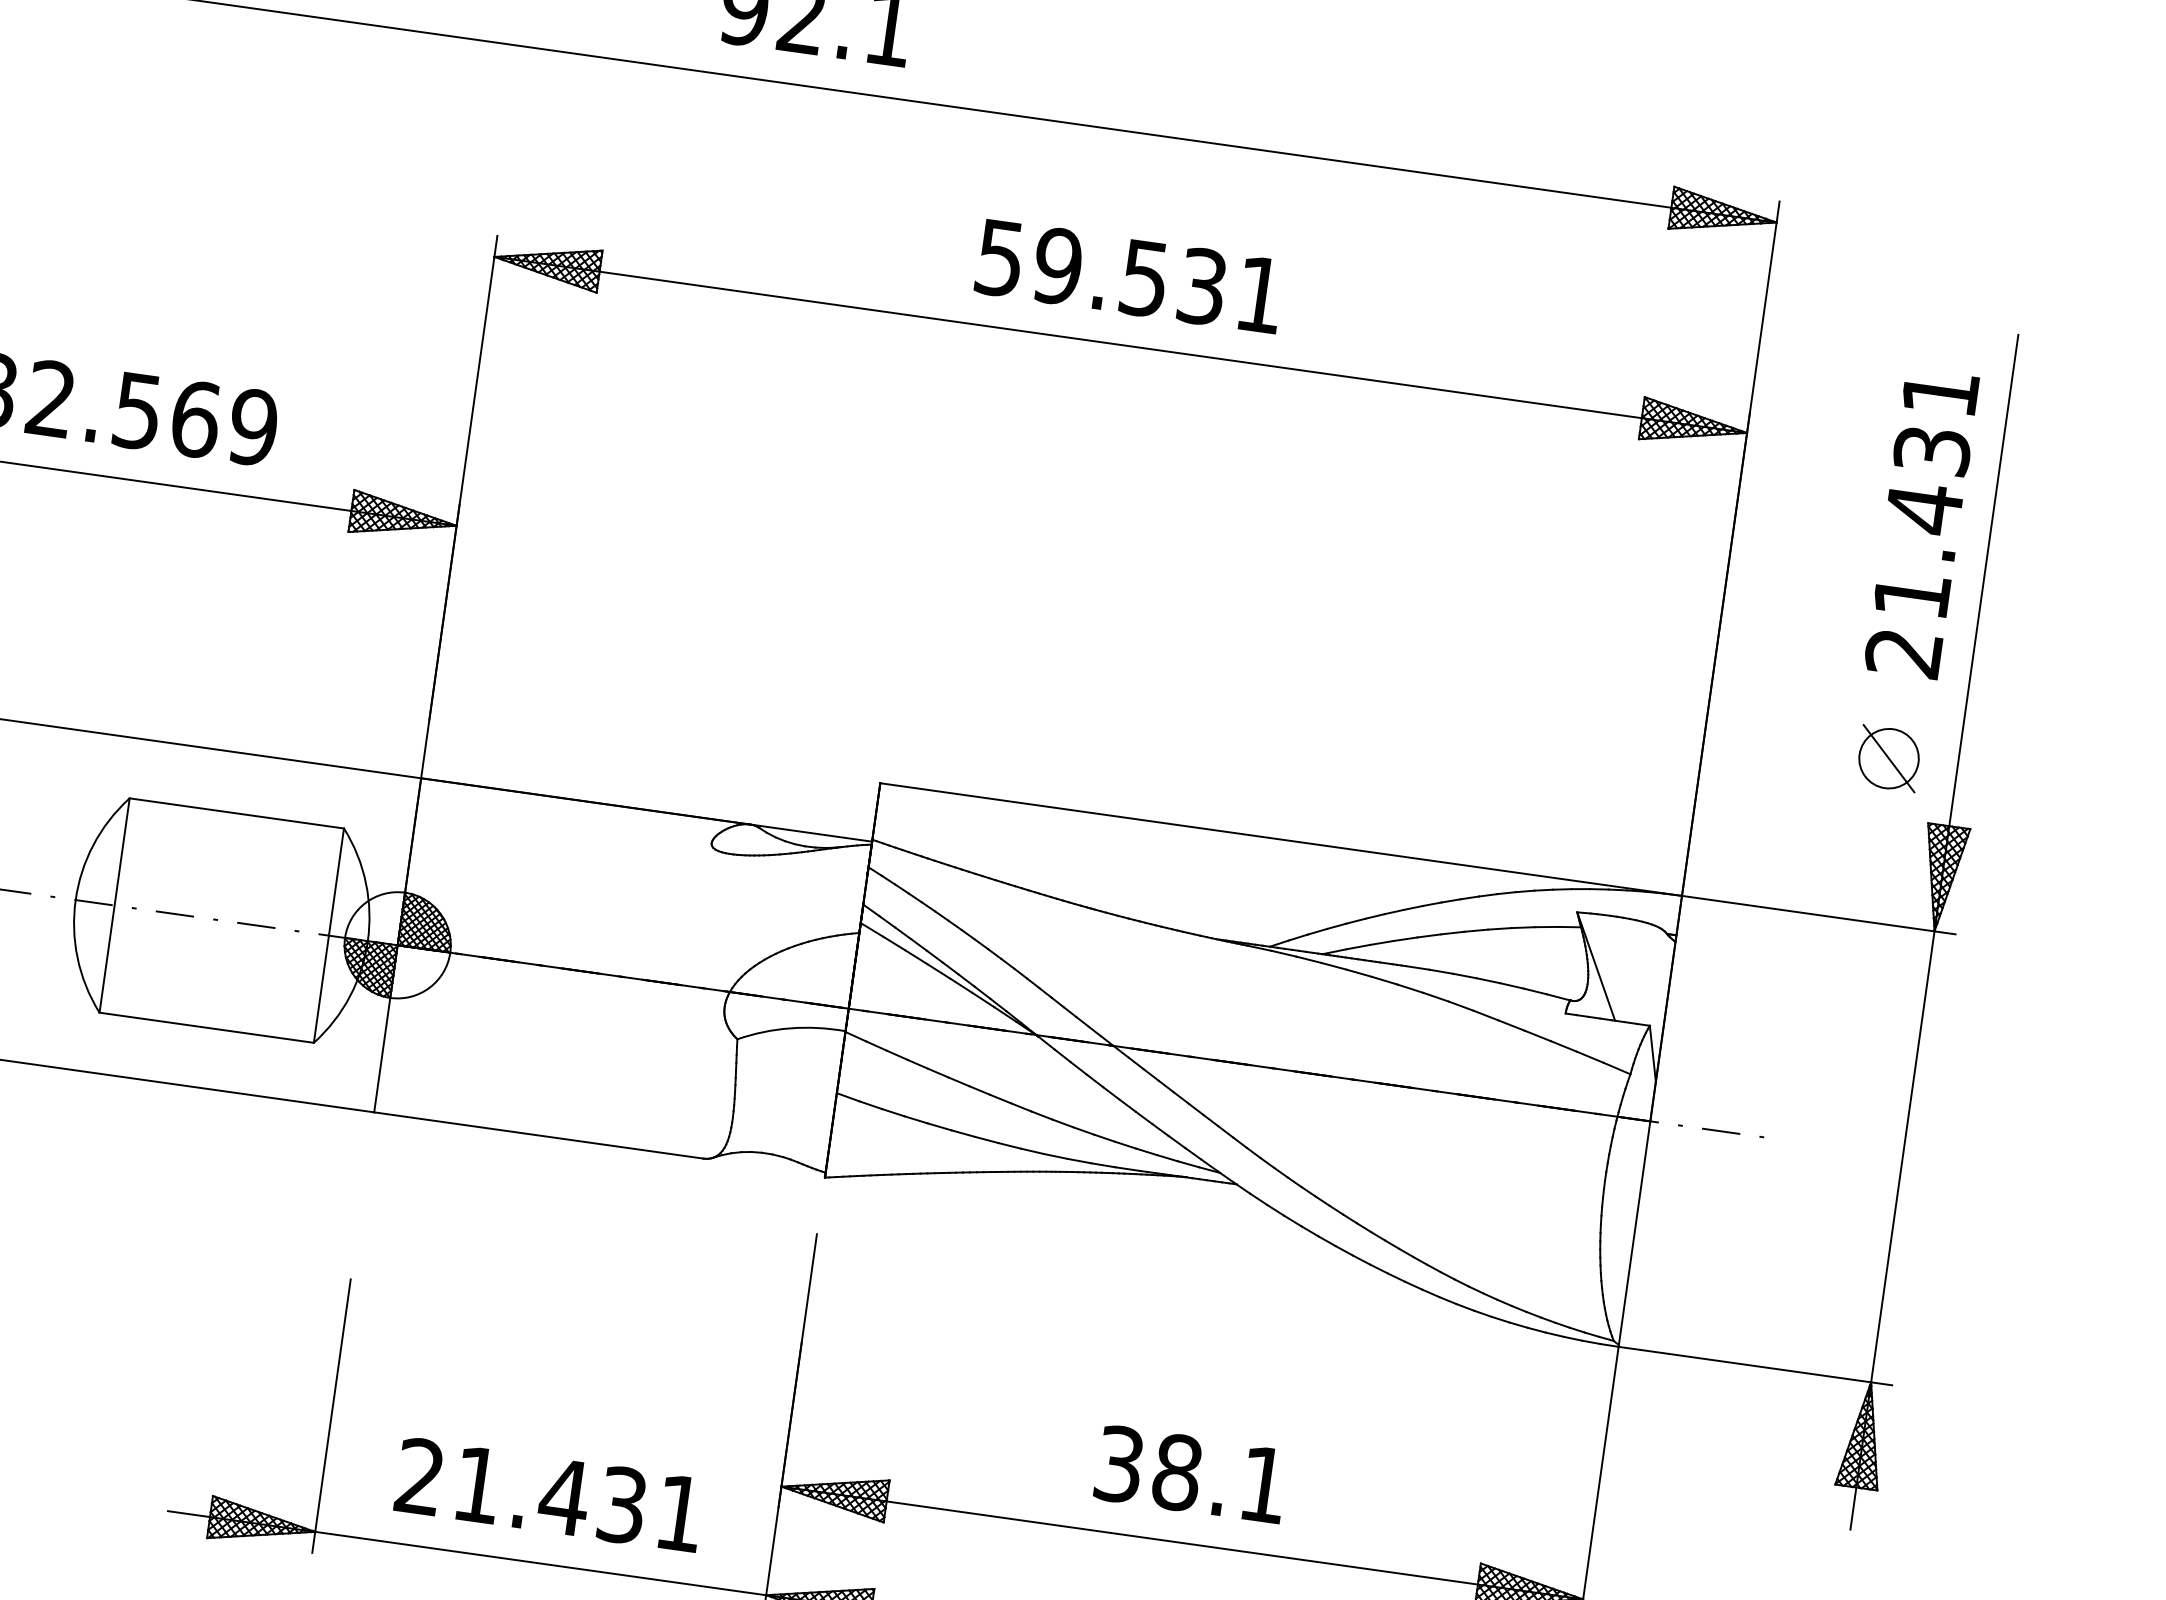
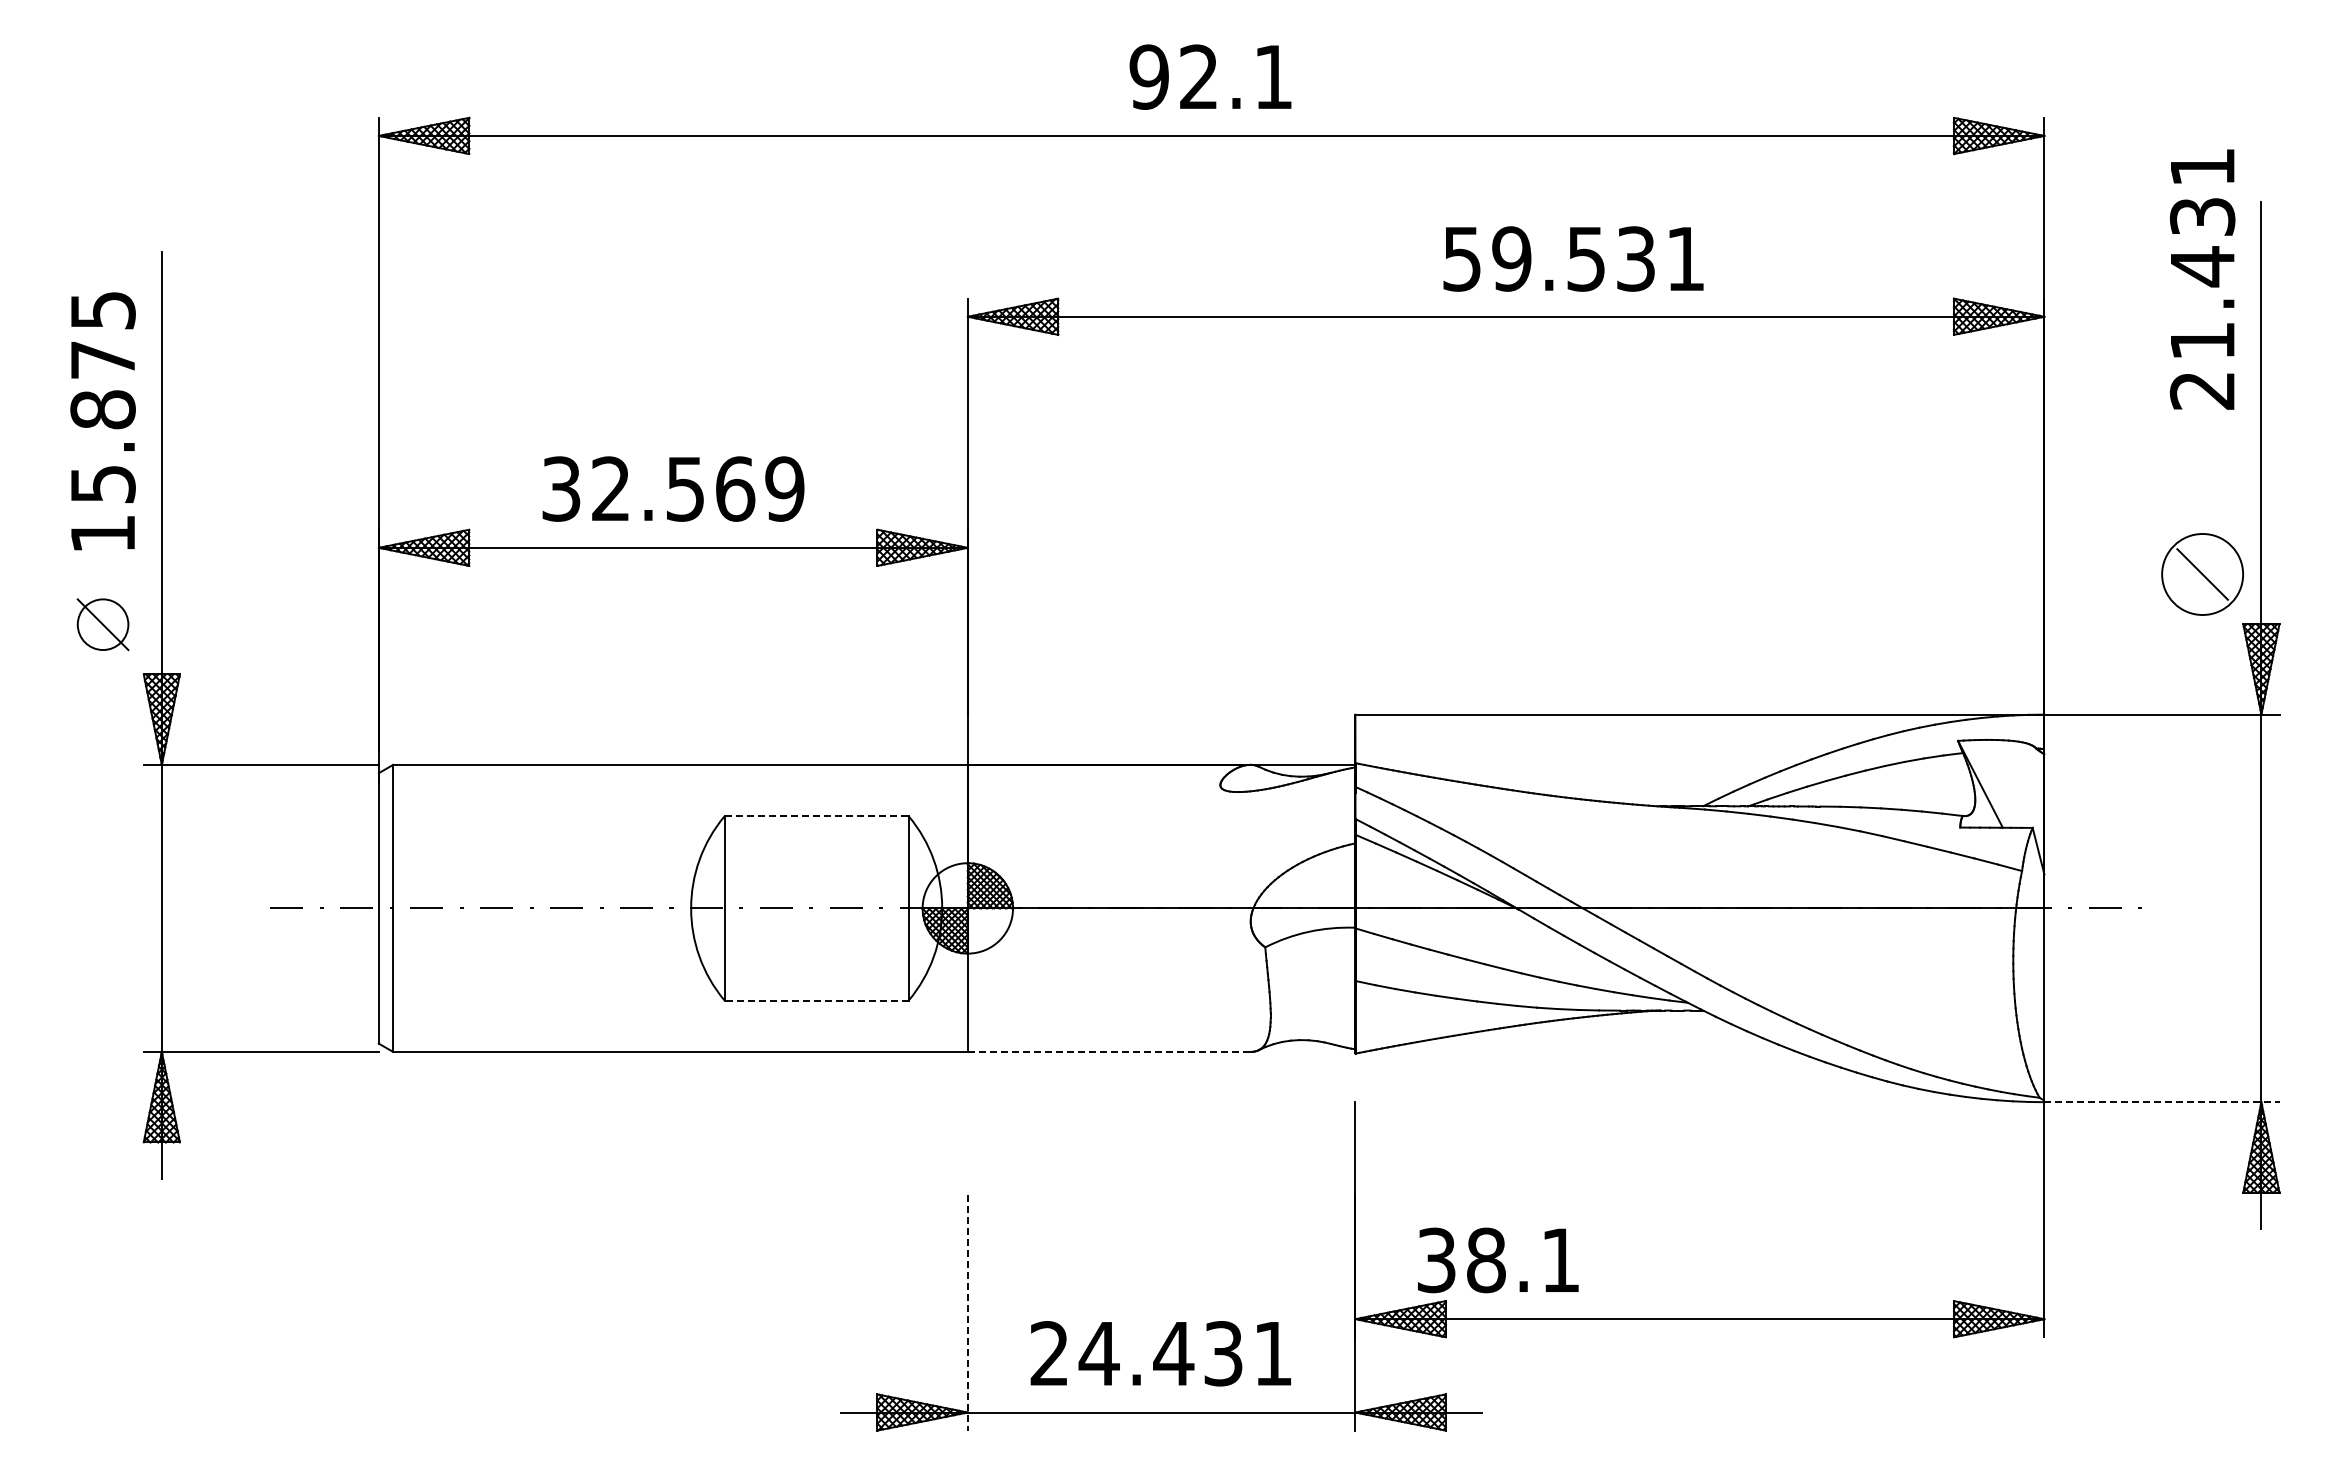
text: (1129, 275) -> (1573, 258), moved
text: (1921, 523) -> (2202, 279), moved
circle: (1888, 758) -> (2202, 574), size x1.6
line: (237, 813) -> (817, 816), solid -> dashed
line: (206, 1027) -> (816, 1000), solid -> dashed
line: (539, 1134) -> (1109, 1051), solid -> dashed
line: (1754, 1366) -> (2161, 1102), solid -> dashed
line: (331, 1416) -> (967, 1313), solid -> dashed
text: (1191, 1474) -> (1498, 1260), moved
text: (476, 1484) -> (1098, 1353), 21.431 -> 24.431

